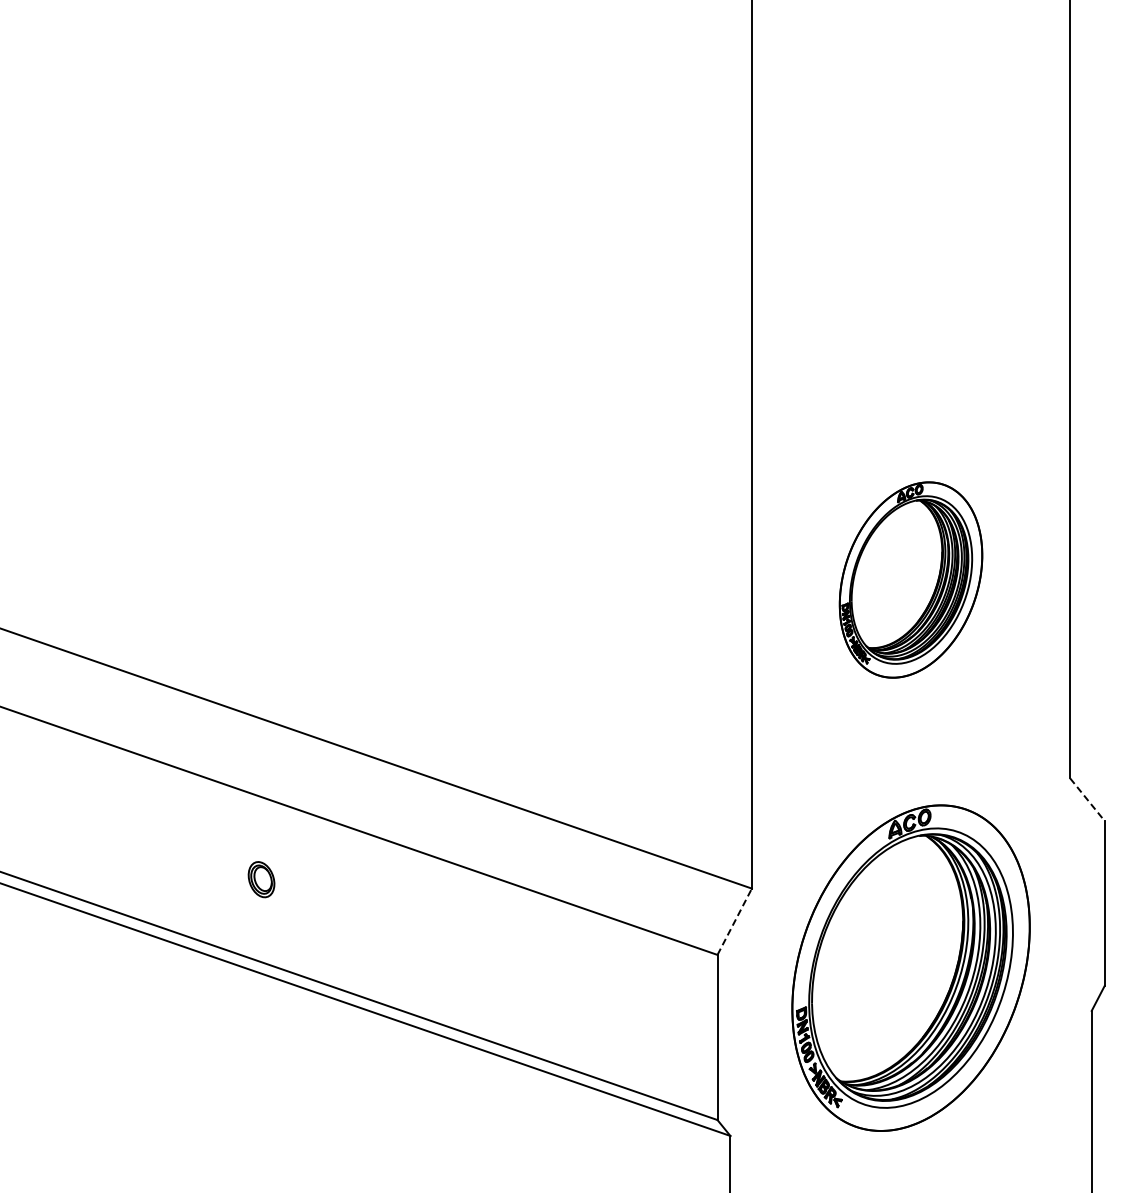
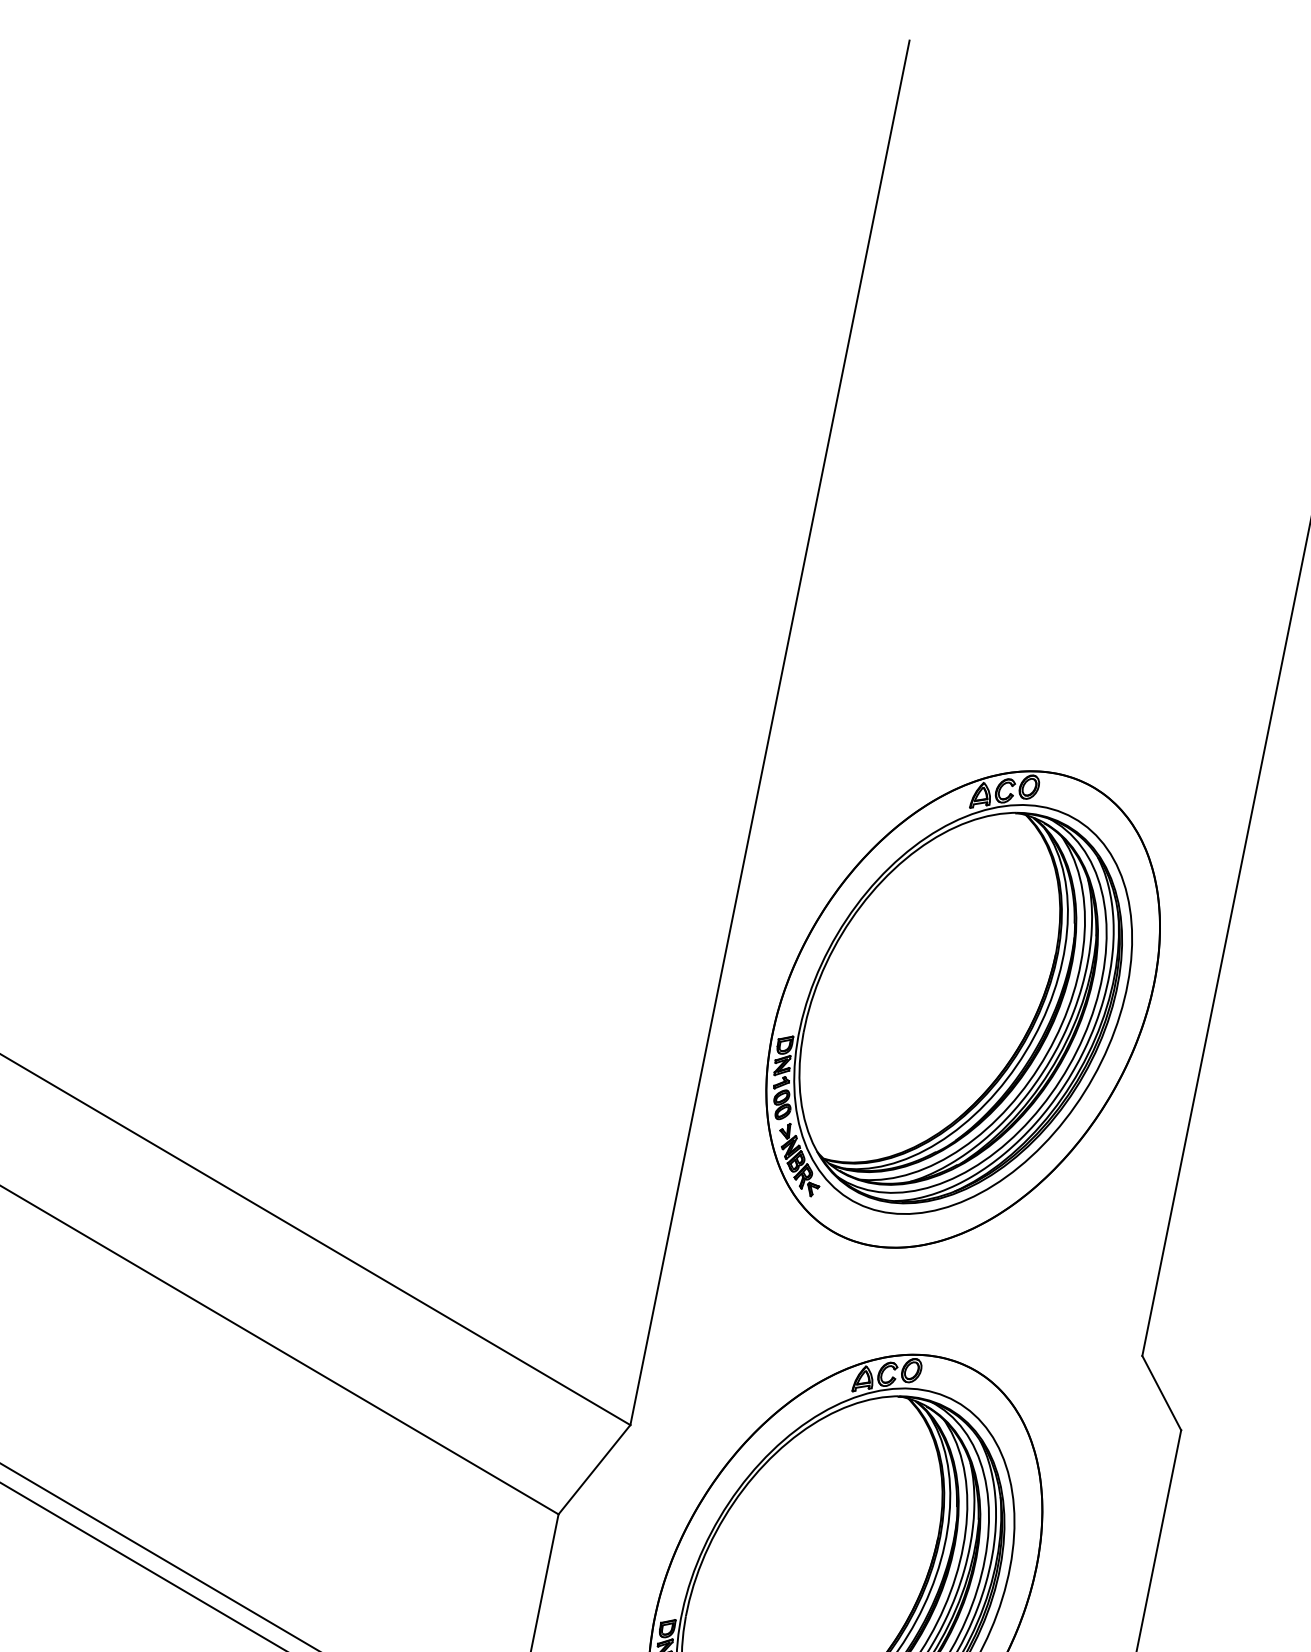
part: (910, 579) -> (962, 1008), size x1.67
line: (1087, 800) -> (1161, 1394), dashed -> solid
line: (734, 921) -> (594, 1469), dashed -> solid

